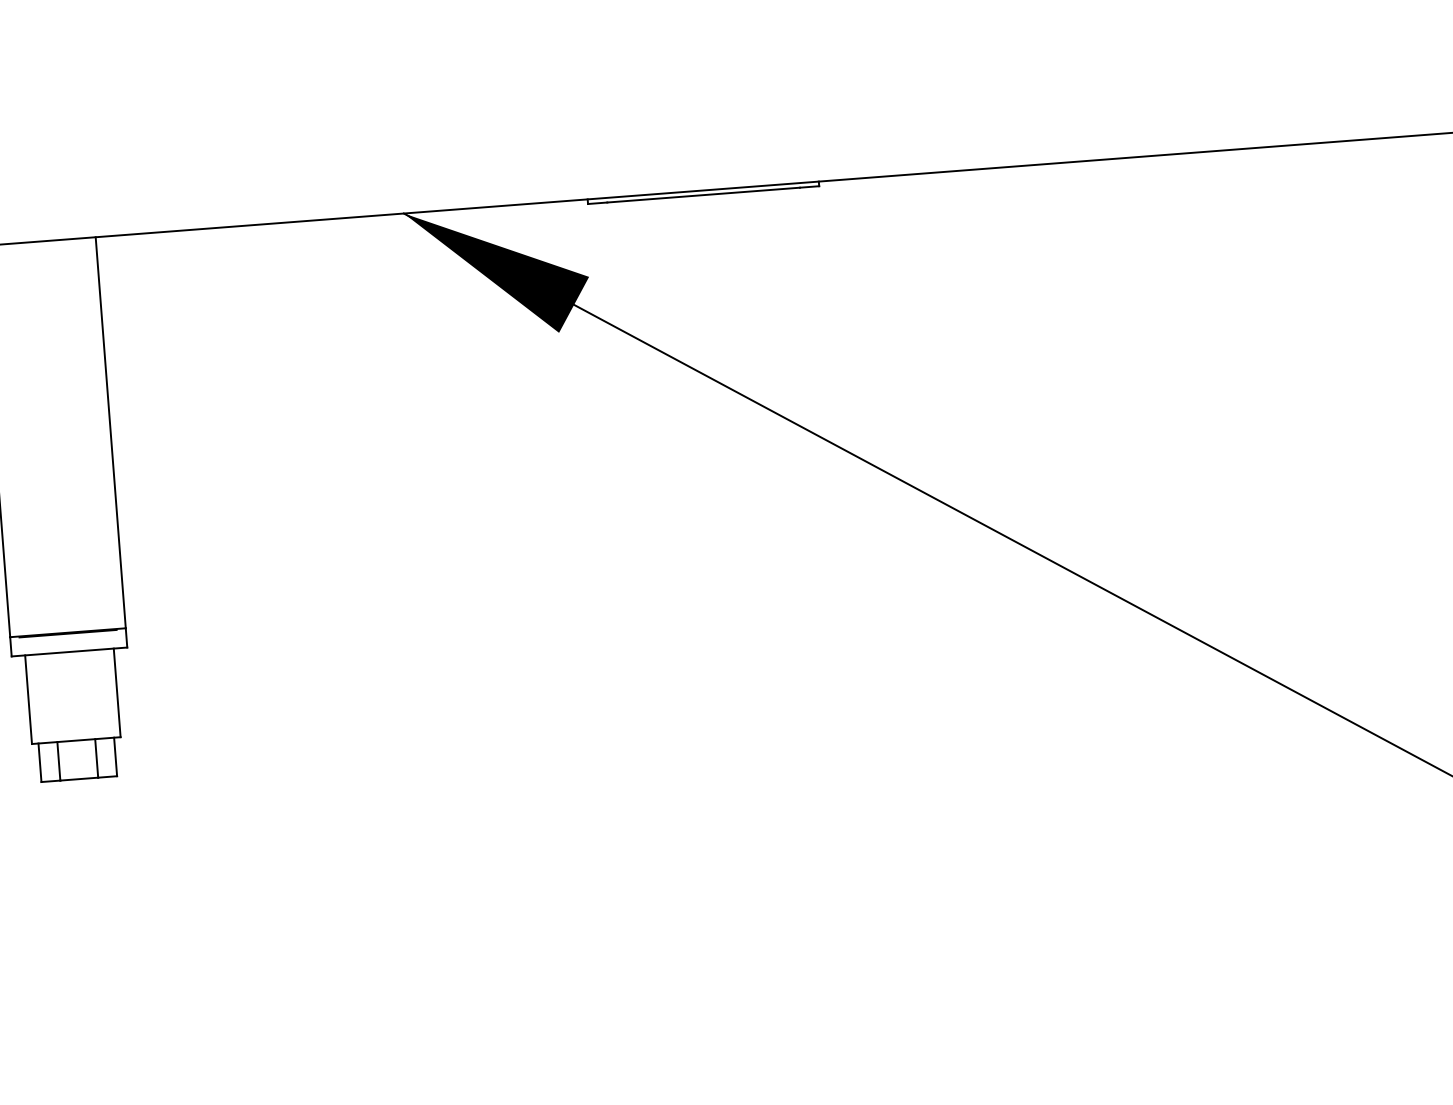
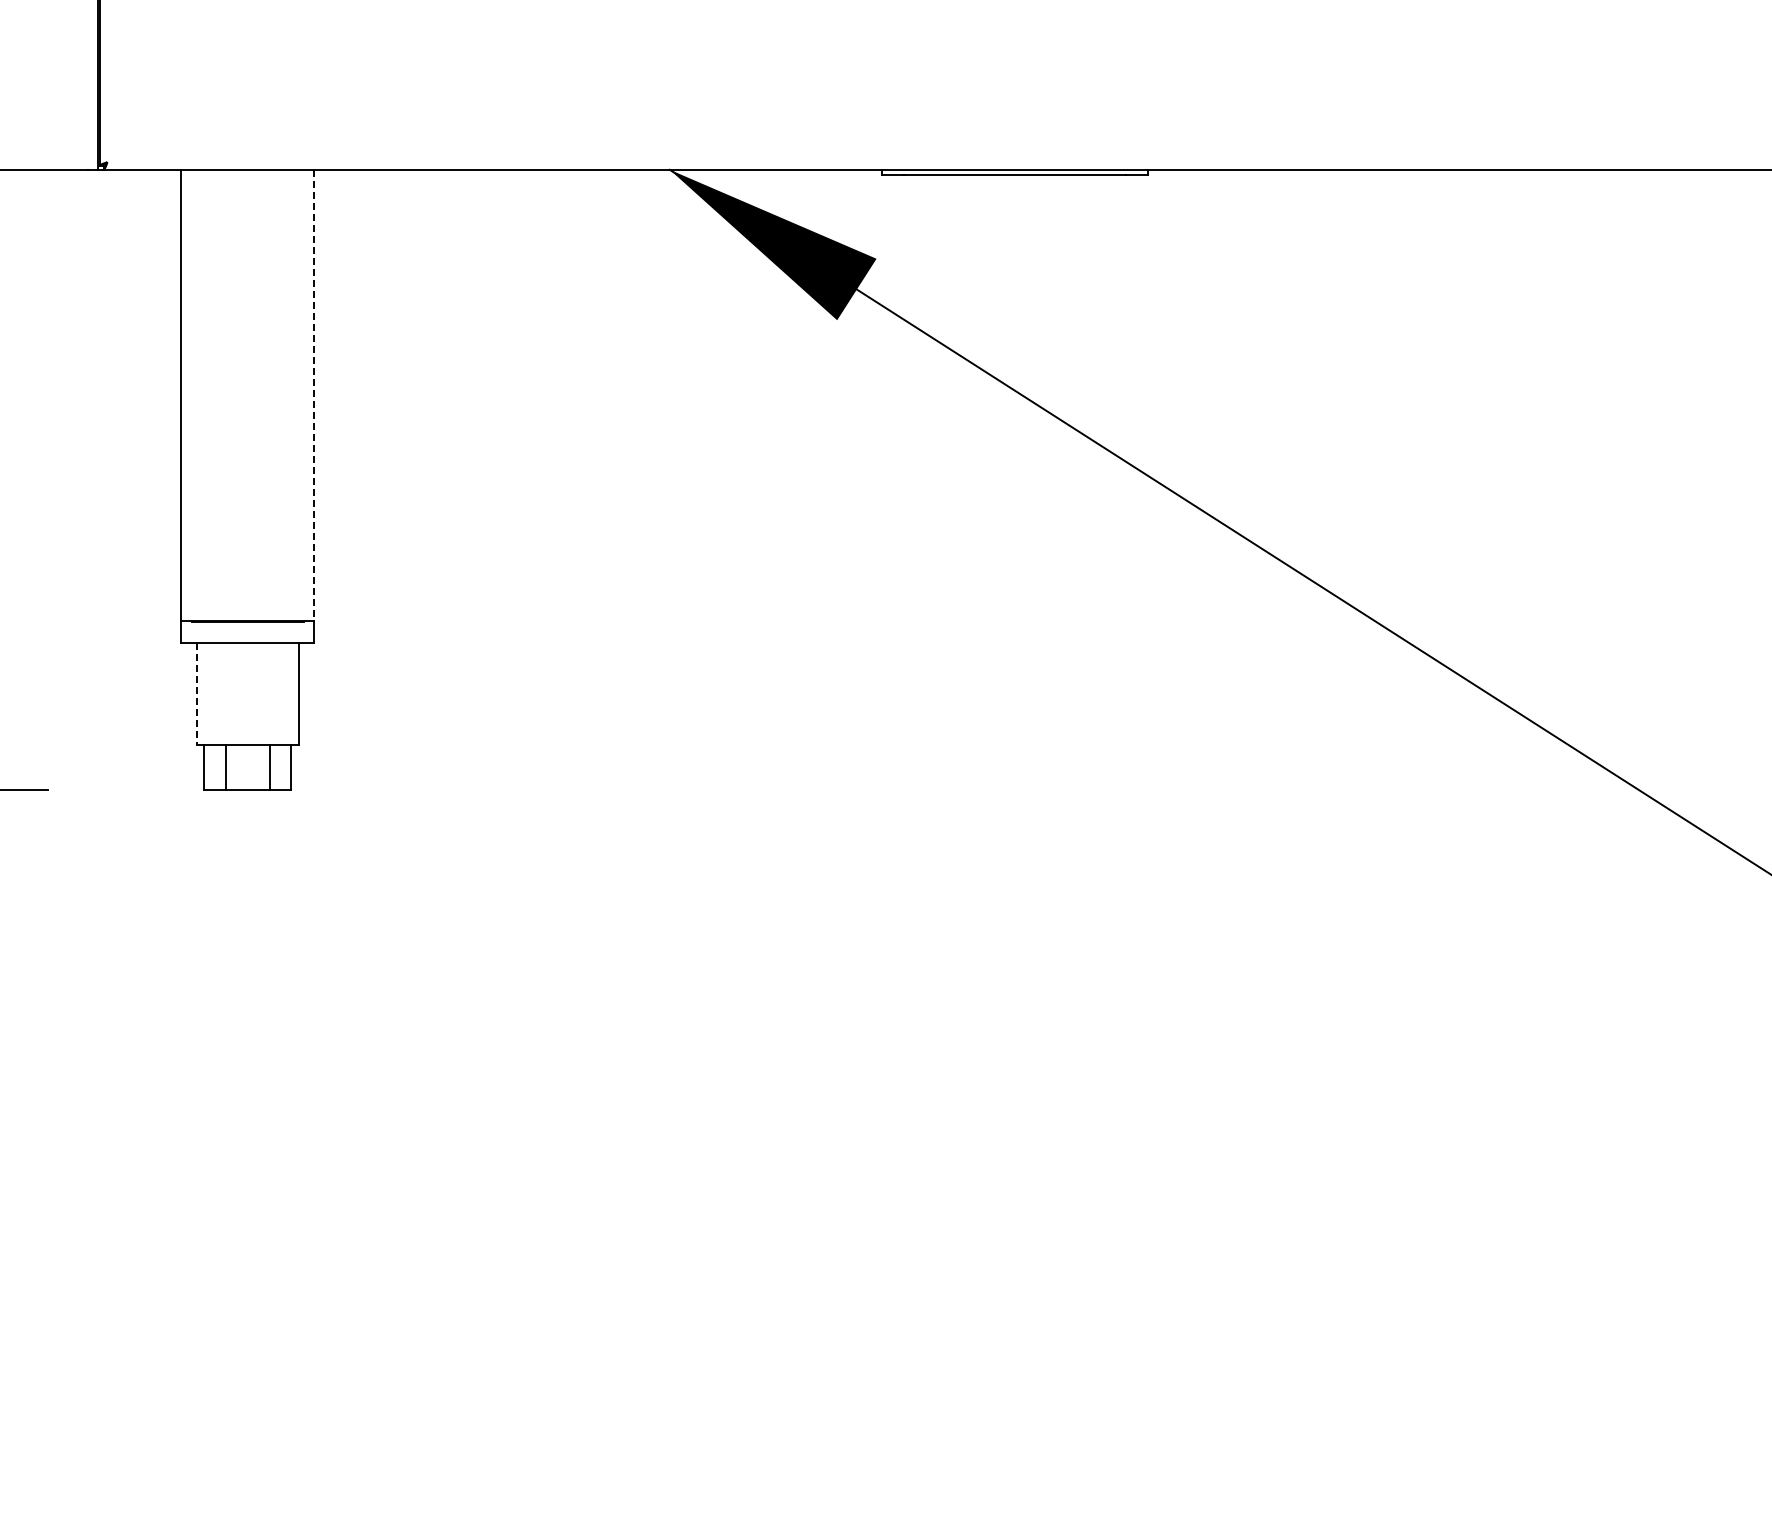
line: (110, 432) -> (314, 395), solid -> dashed
line: (28, 700) -> (196, 694), solid -> dashed

